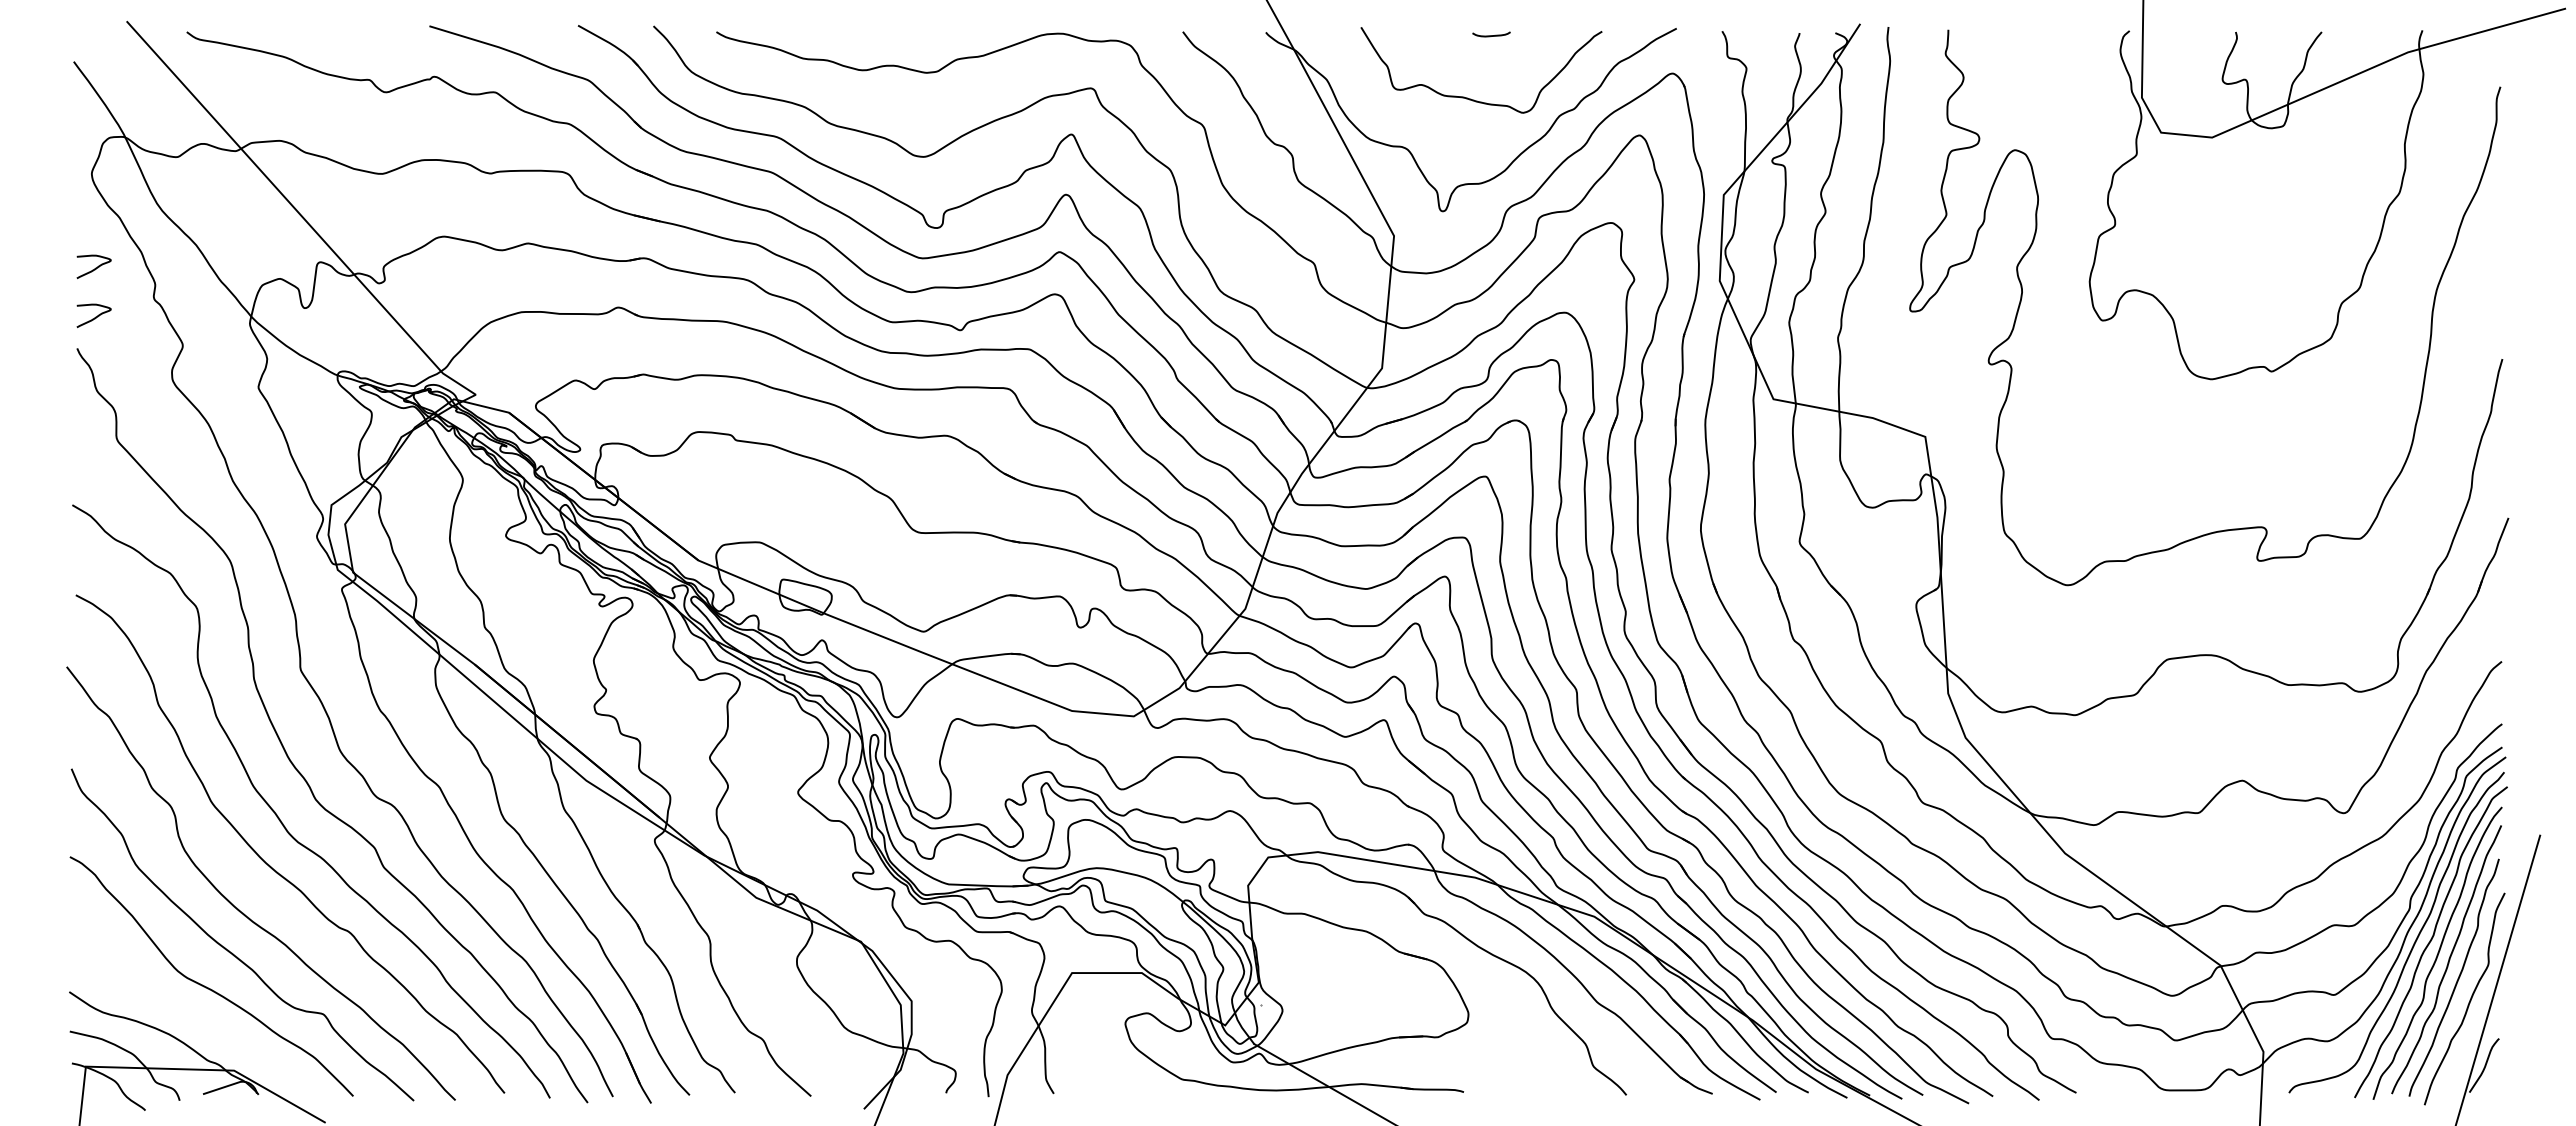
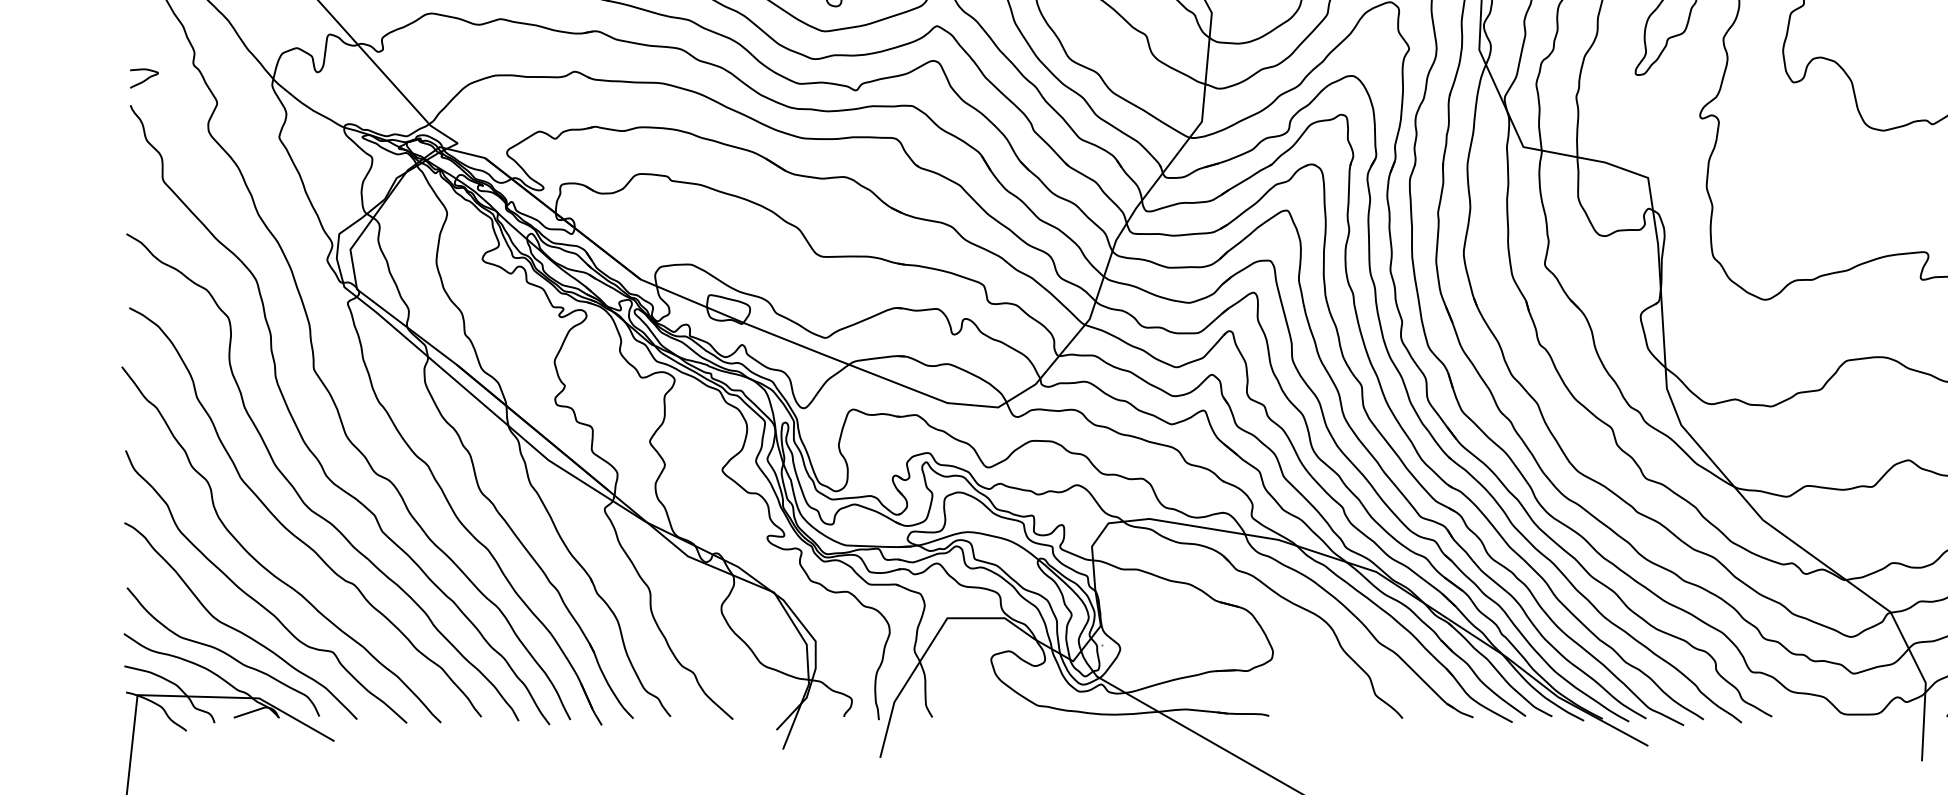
curve: (95, 267) -> (145, 38), removed
curve: (189, 1013) -> (222, 651), added

